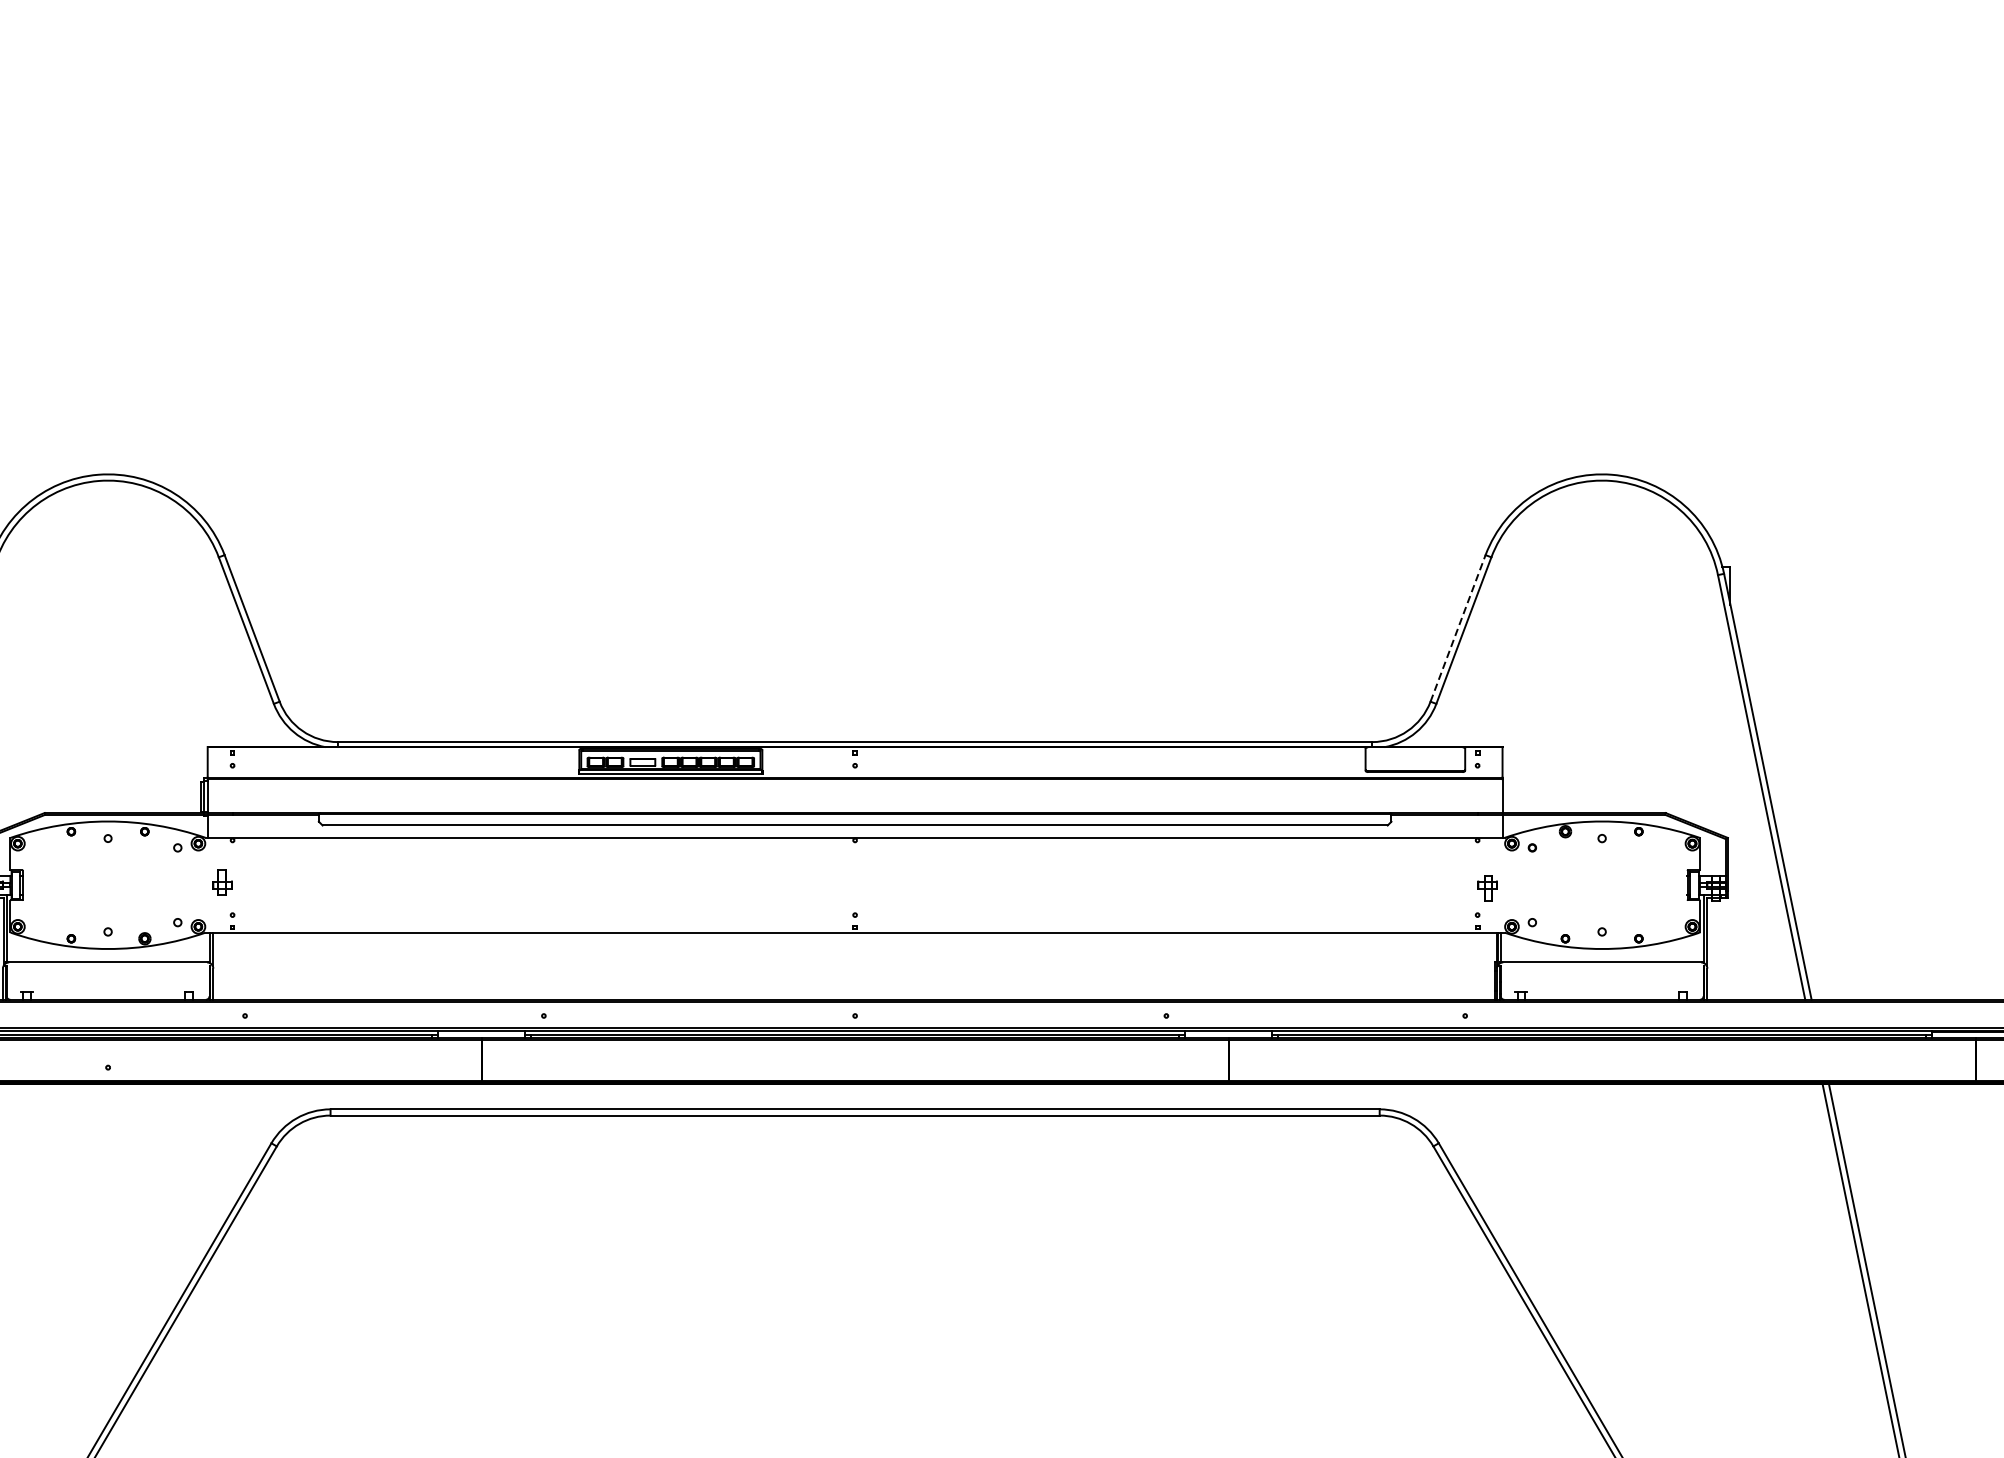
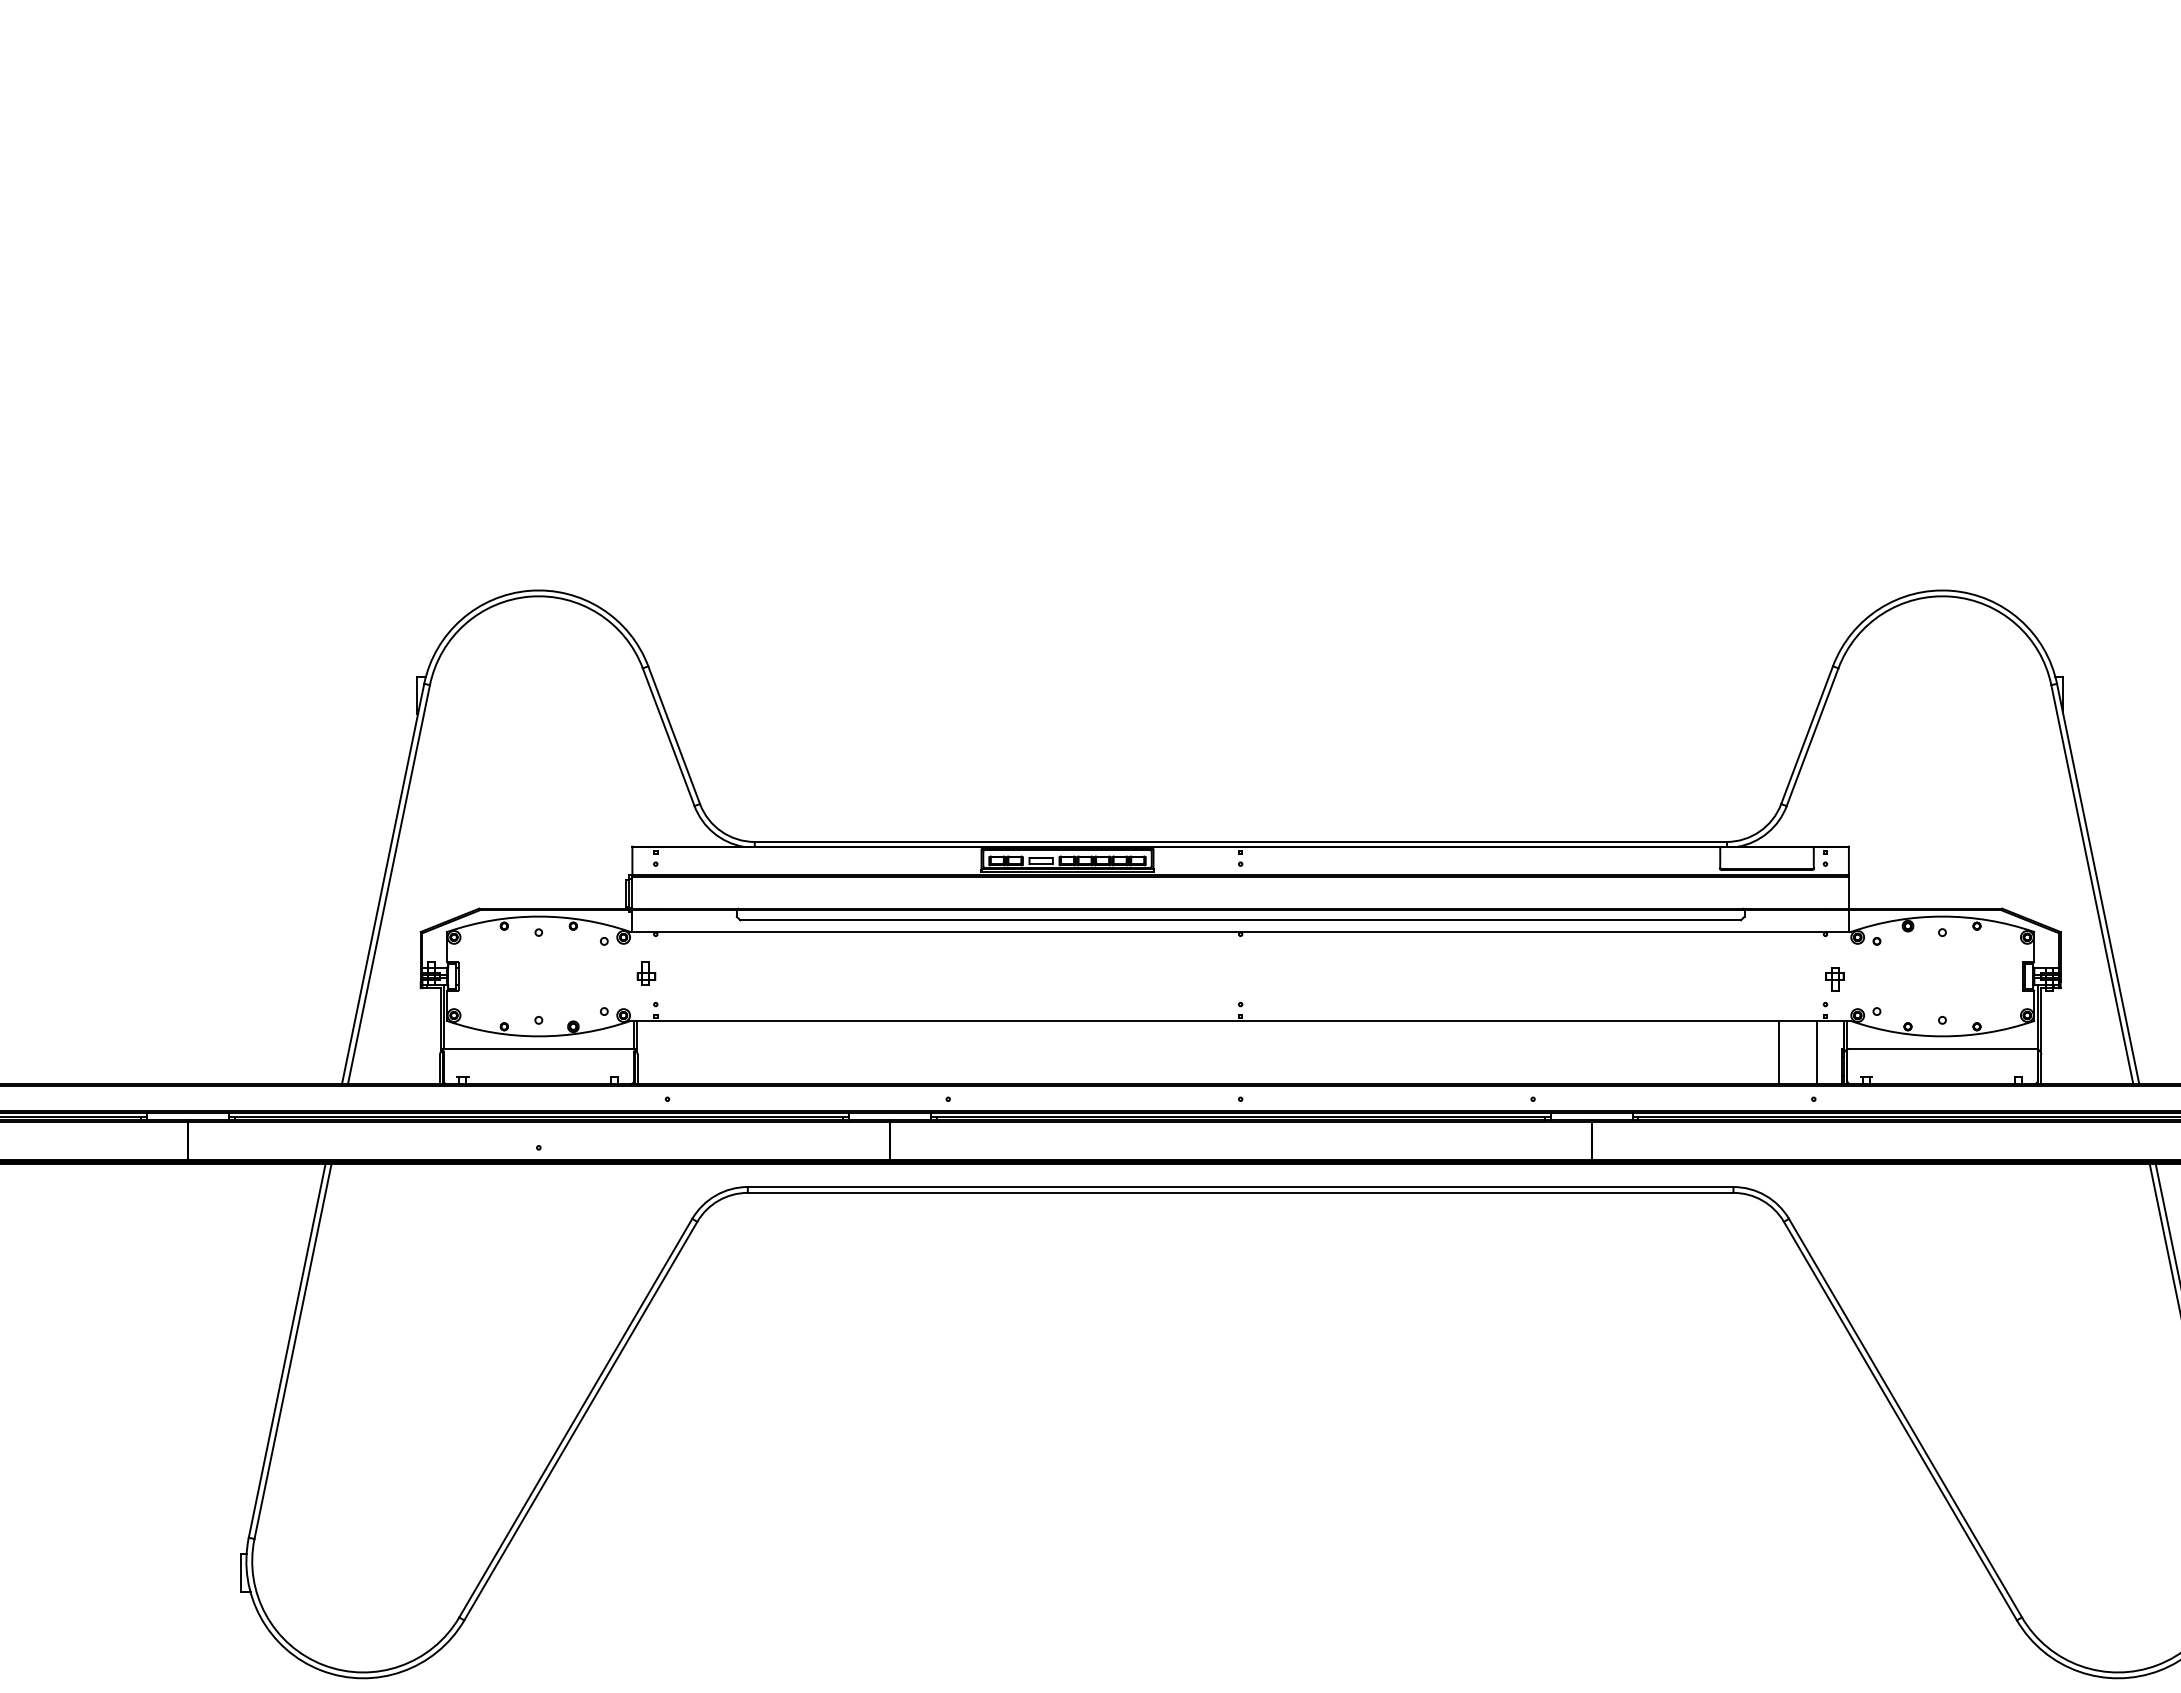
line: (1458, 628) -> (1807, 735), dashed -> solid
line: (1428, 966) -> (1779, 1052), added
line: (1468, 966) -> (1816, 1052), added

